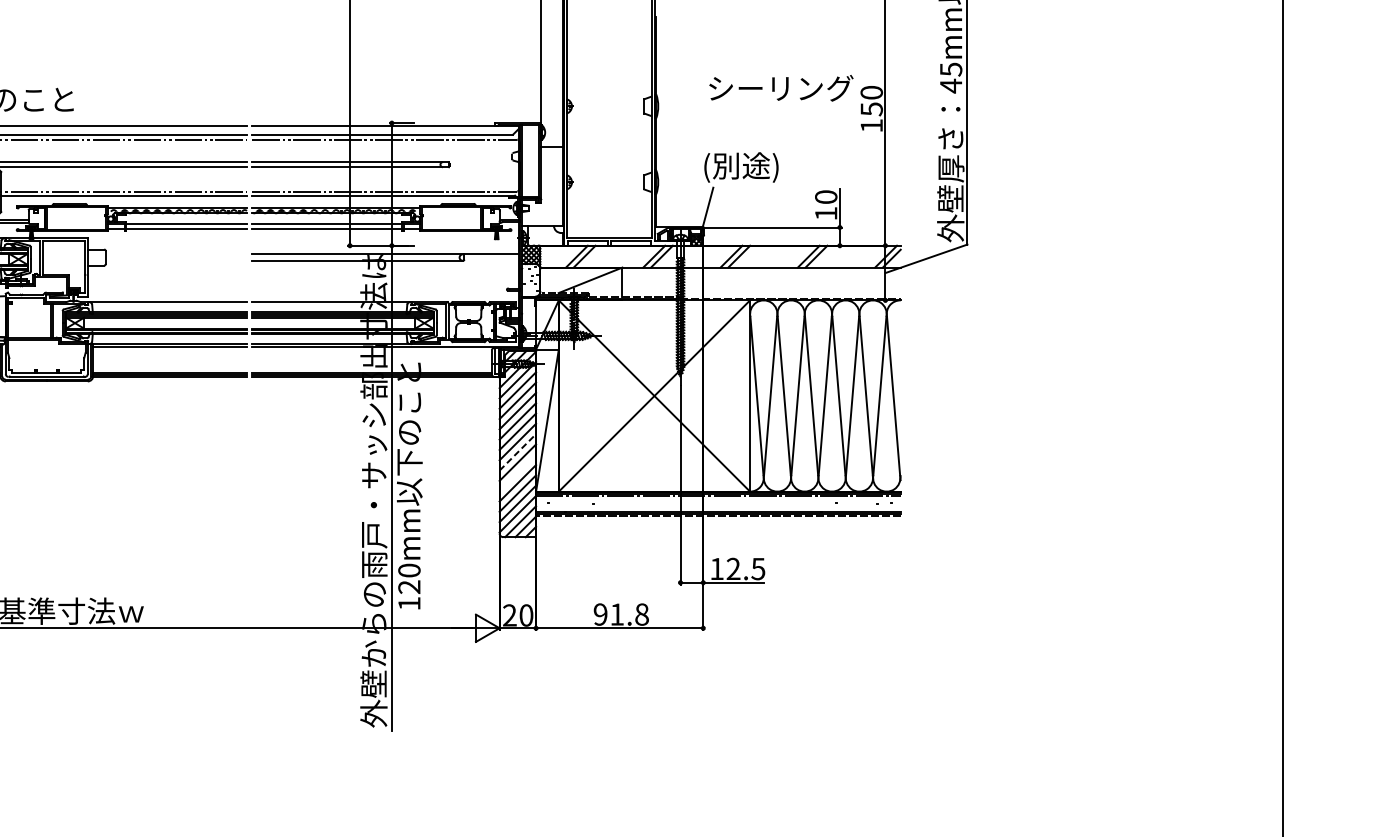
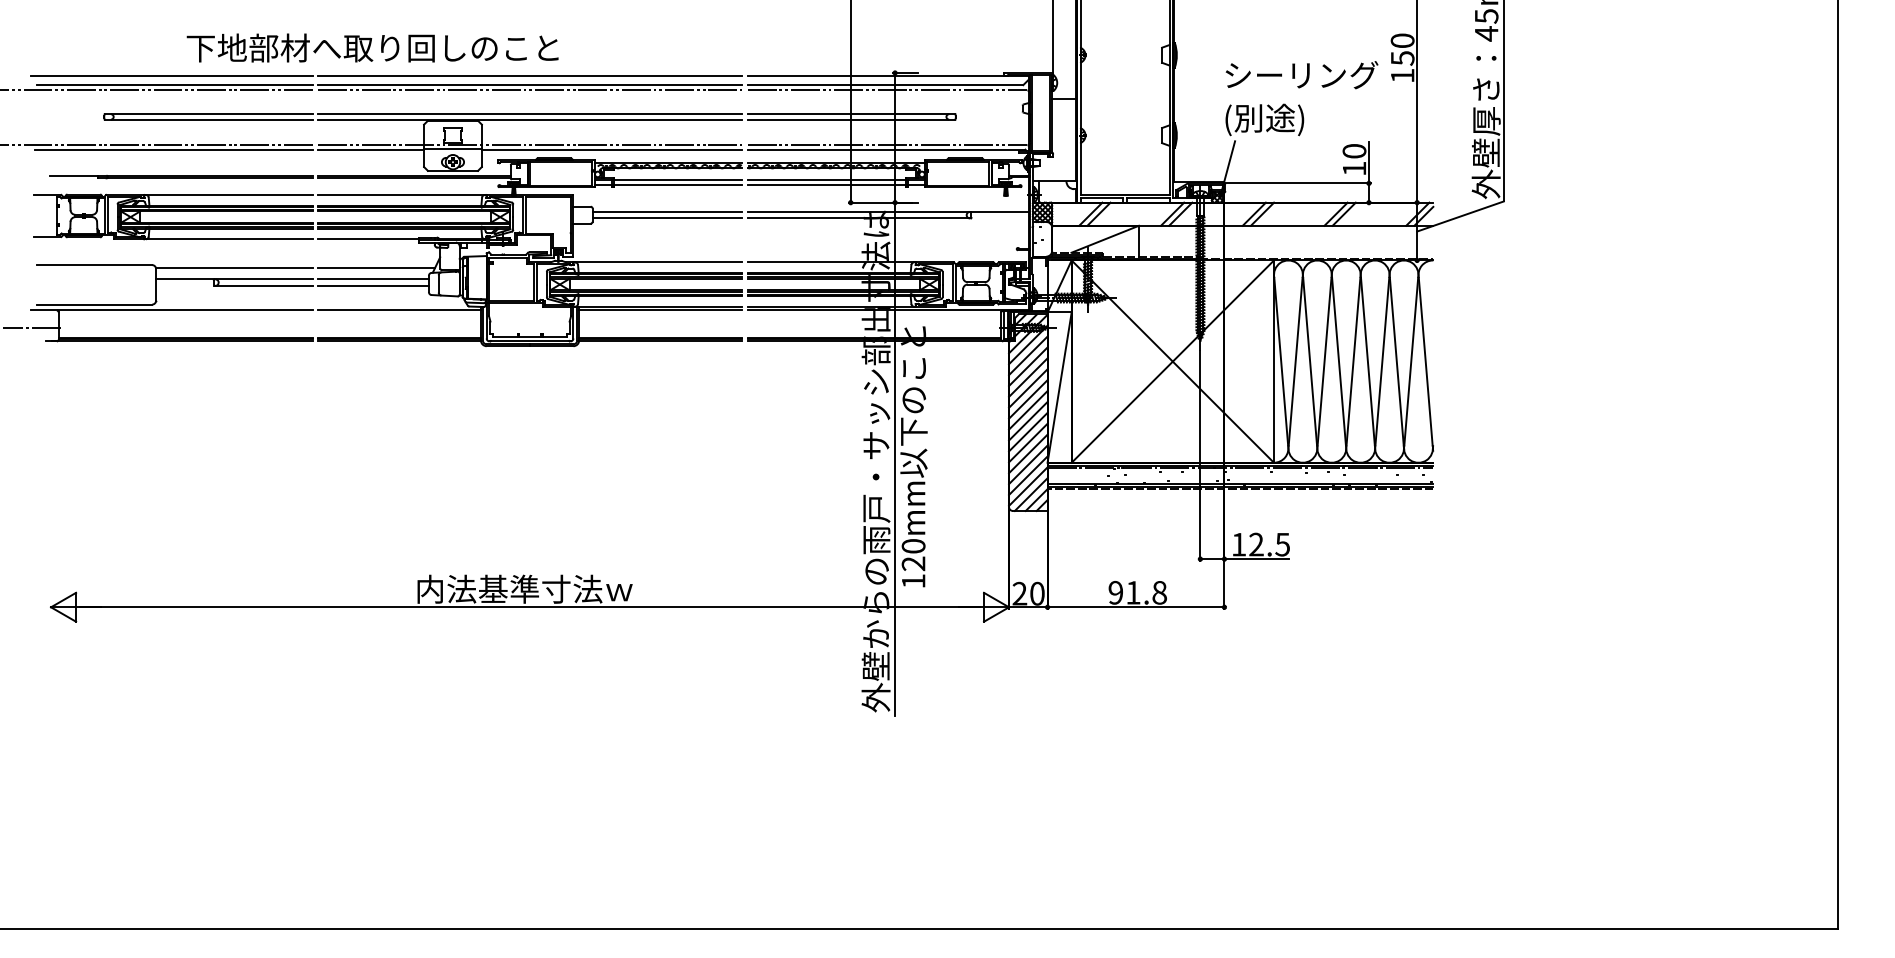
text: (780, 88) -> (1301, 75), moved
line: (175, 254) -> (666, 211), added
line: (175, 260) -> (666, 218), added
line: (518, 451) -> (1028, 420), dashed -> solid
line: (518, 472) -> (1028, 442), added

